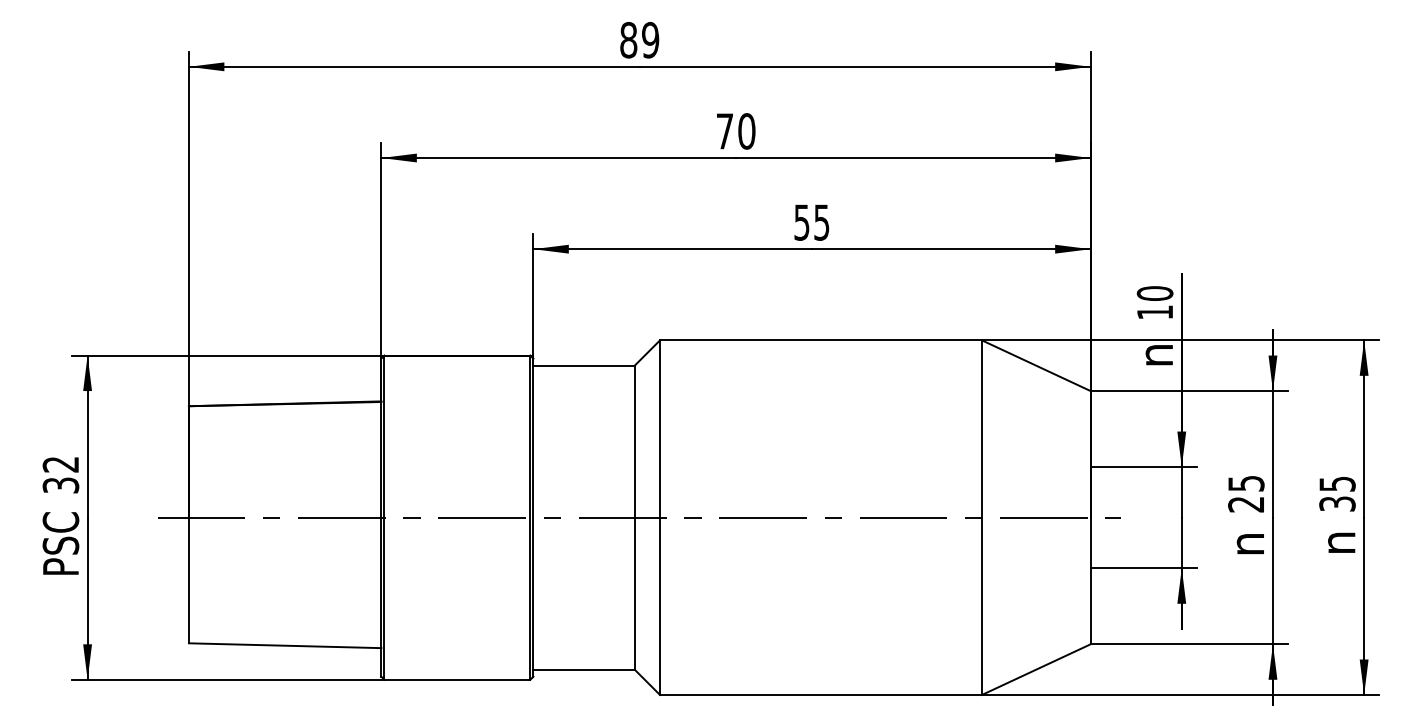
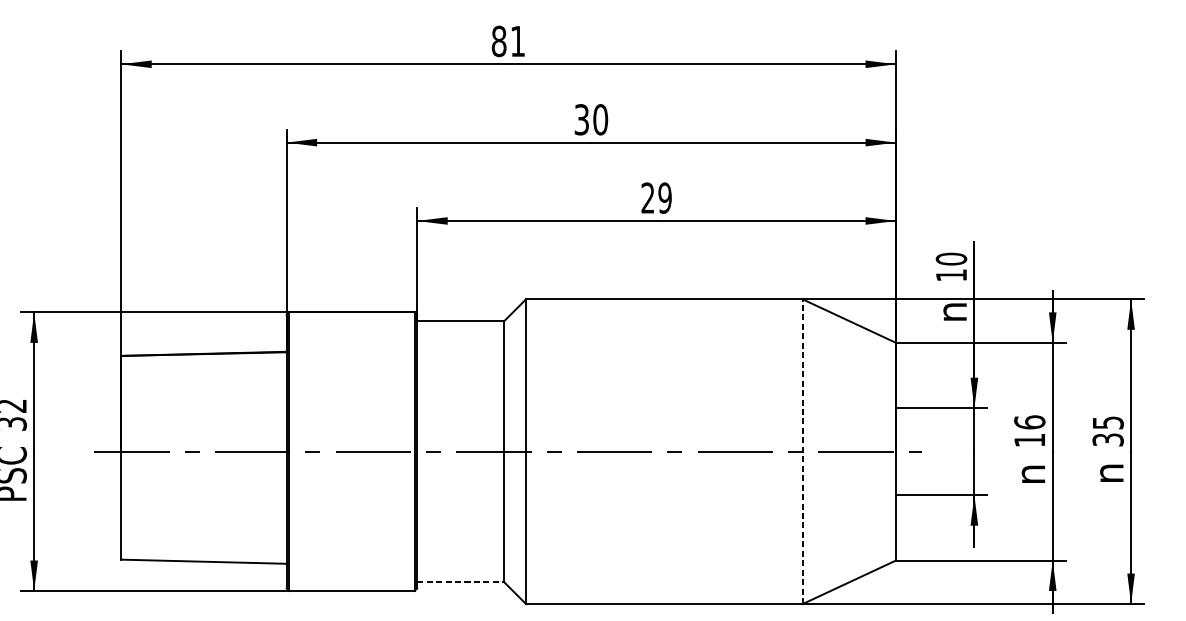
text: (650, 39) -> (517, 40), 89 -> 81
text: (724, 131) -> (581, 119), 70 -> 30
text: (811, 222) -> (656, 198), 55 -> 29
text: (1246, 493) -> (1030, 430), 25 -> 16
line: (981, 517) -> (802, 451), solid -> dashed
line: (584, 669) -> (461, 582), solid -> dashed

